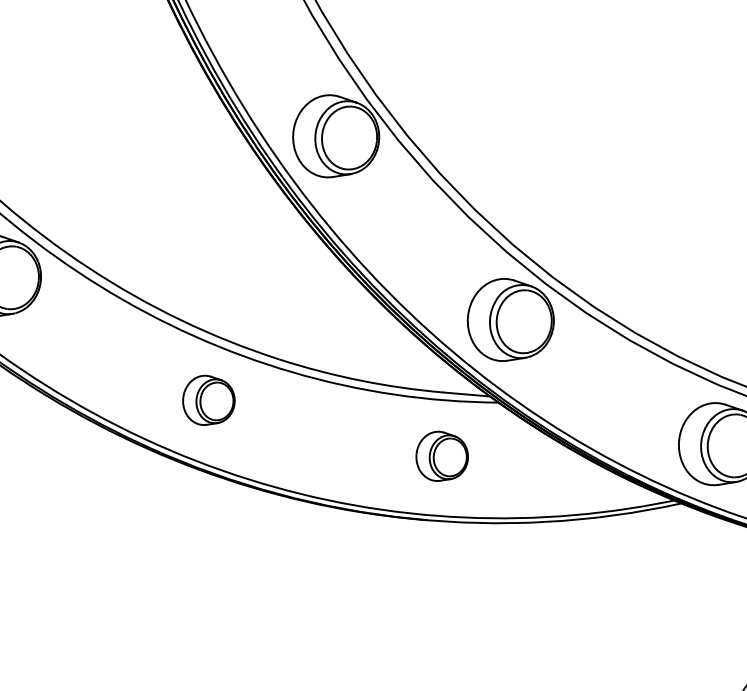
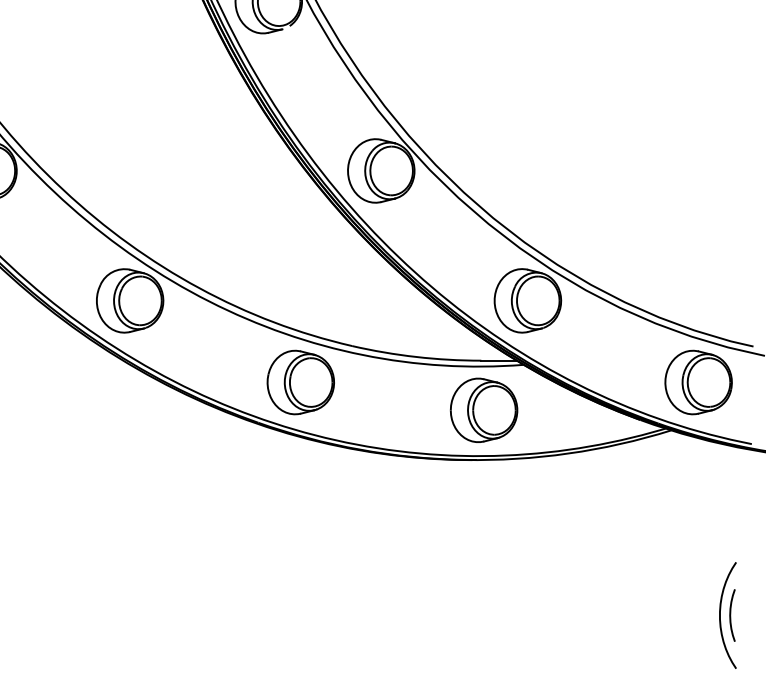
part: (208, 400) -> (300, 382), size x1.67
part: (441, 455) -> (483, 409), size x1.67

